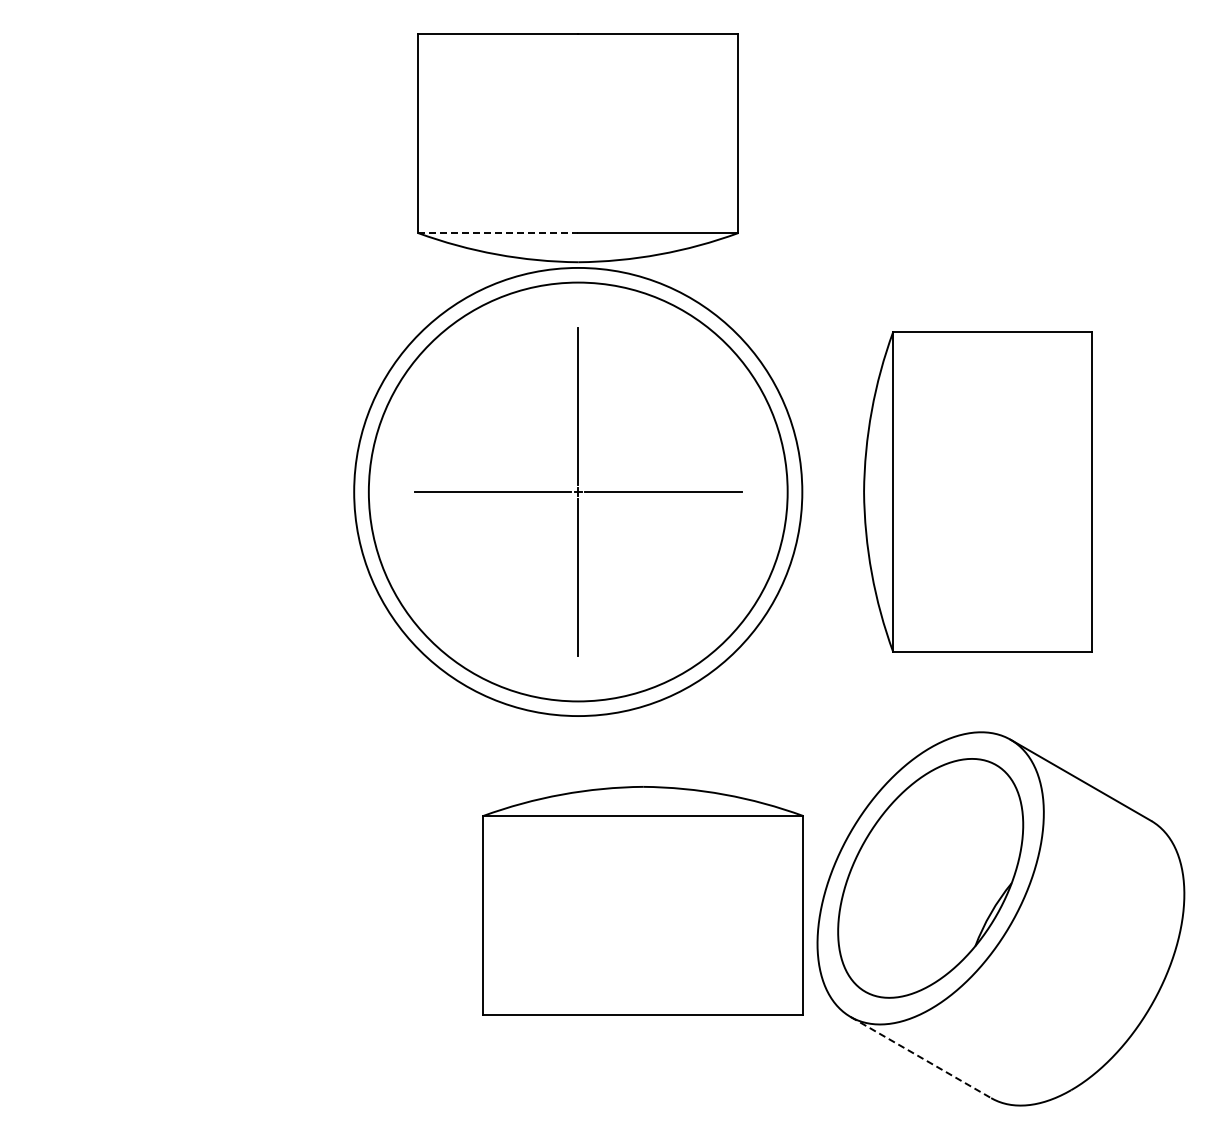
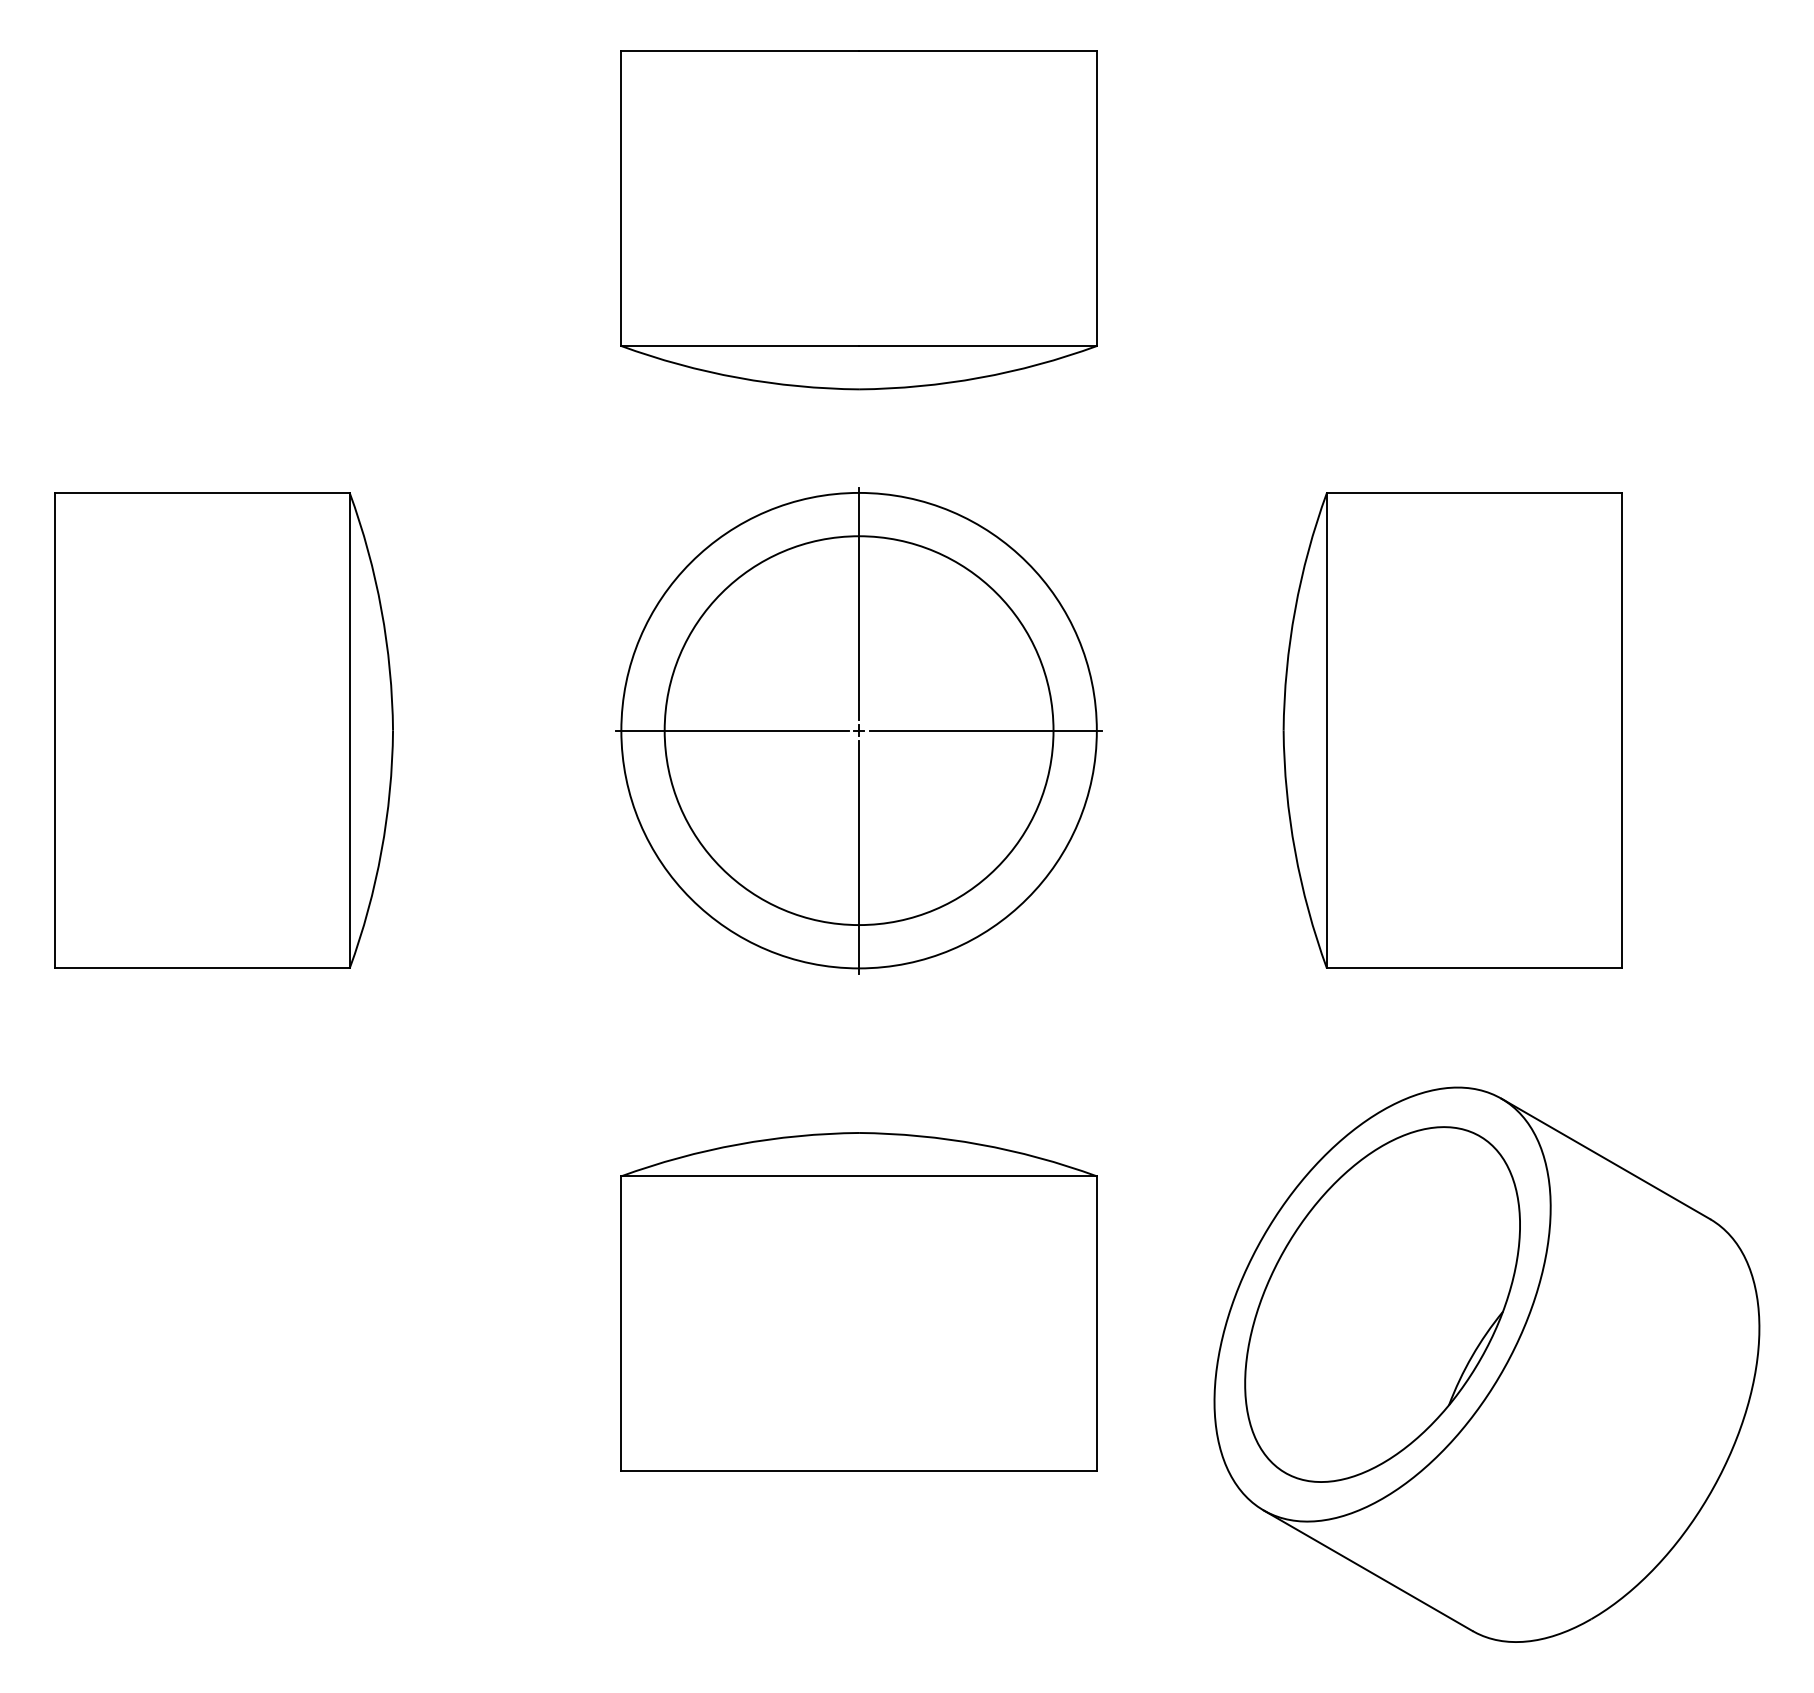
line: (498, 233) -> (740, 346), dashed -> solid
part: (150, 491) -> (223, 729), added
circle: (578, 491) -> (859, 729), size x0.62
circle: (578, 491) -> (859, 729), size x0.71
part: (642, 900) -> (857, 1301), moved
line: (921, 1057) -> (1368, 1570), dashed -> solid

